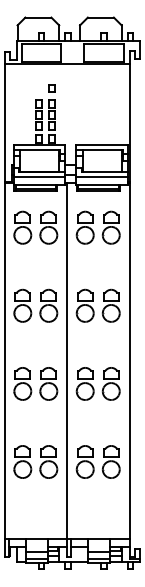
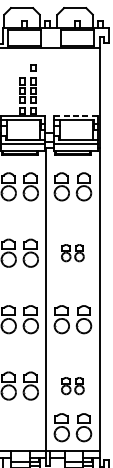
line: (102, 144) -> (76, 116), solid -> dashed
part: (97, 305) -> (72, 252), size x0.6
part: (97, 461) -> (72, 385), size x0.6
part: (97, 510) -> (72, 427), added

